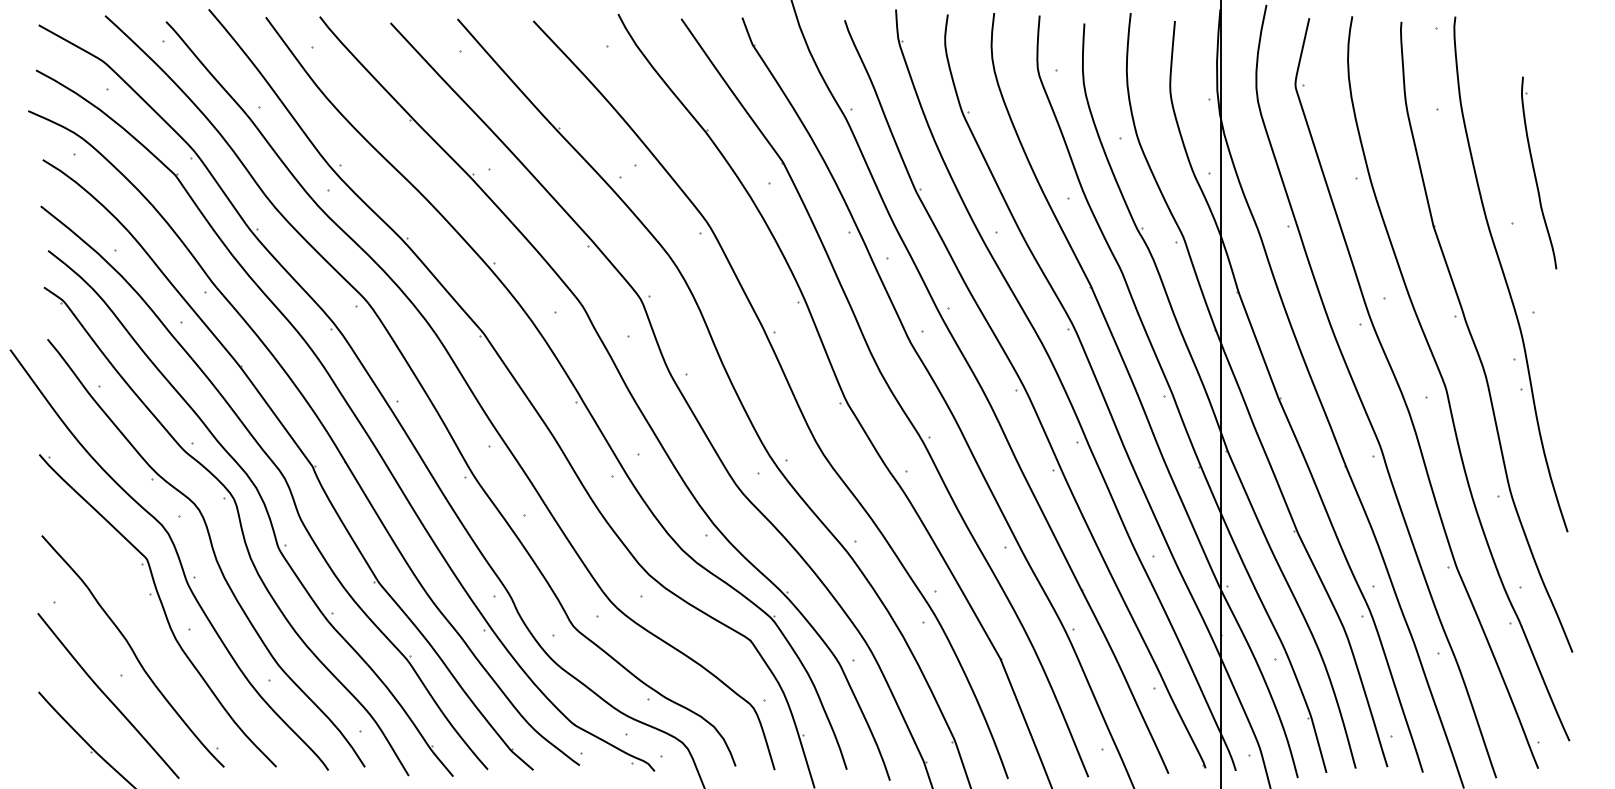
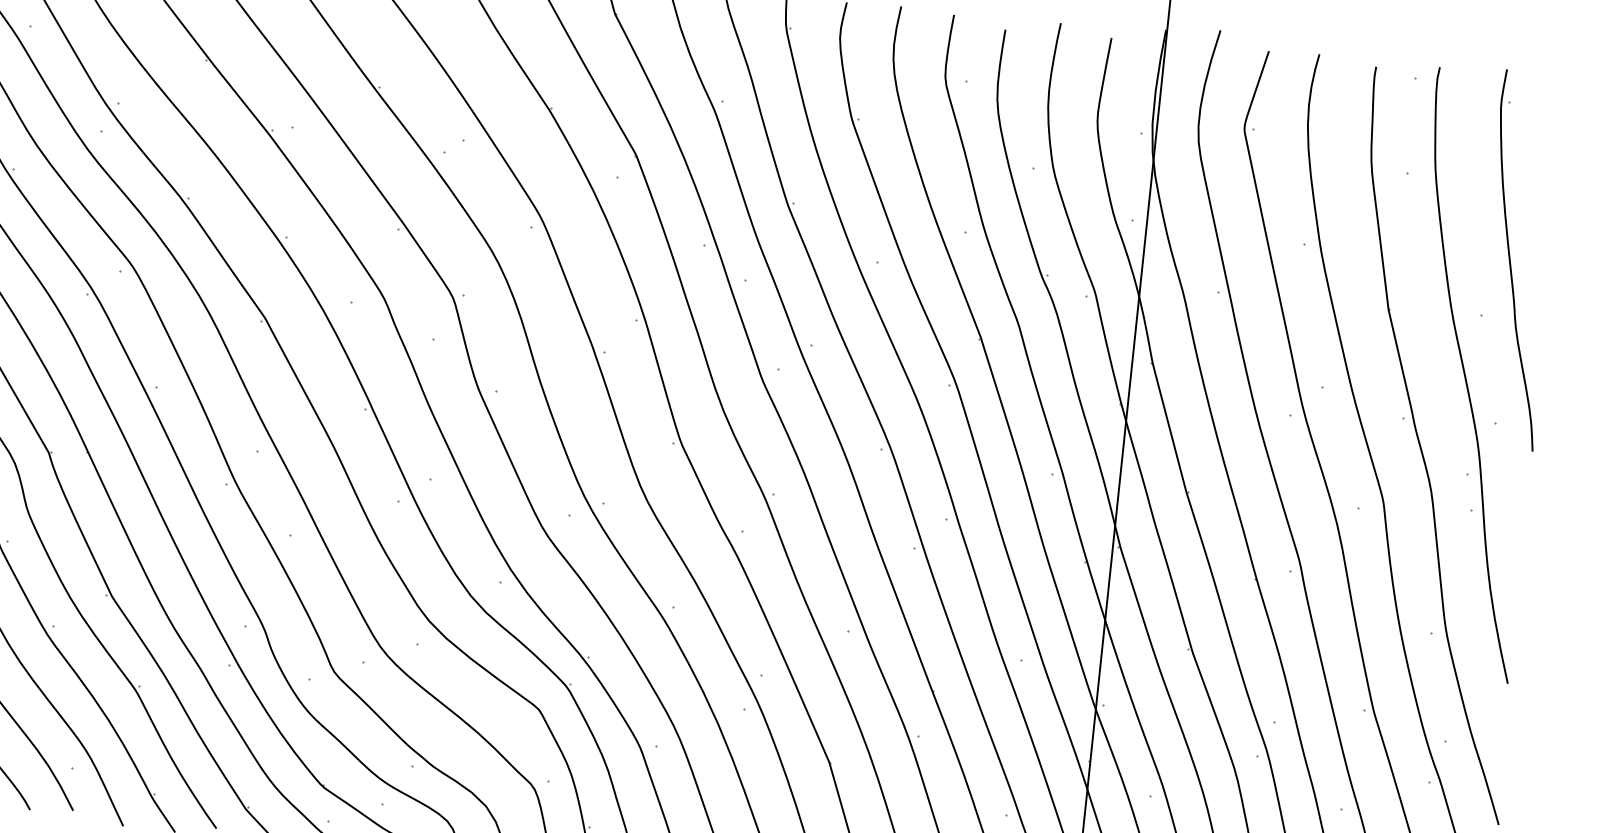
part: (1538, 172) -> (1517, 259), size x1.67

